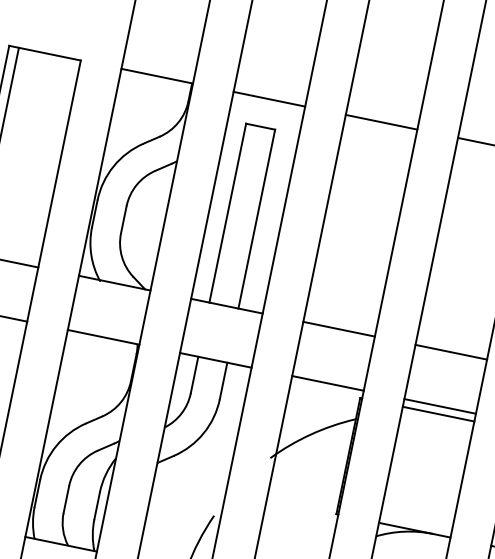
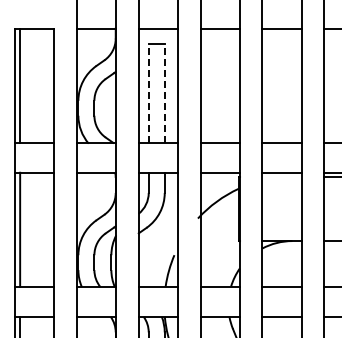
line: (227, 213) -> (148, 93), solid -> dashed
line: (256, 219) -> (164, 93), solid -> dashed
line: (437, 414) -> (281, 177), removed

